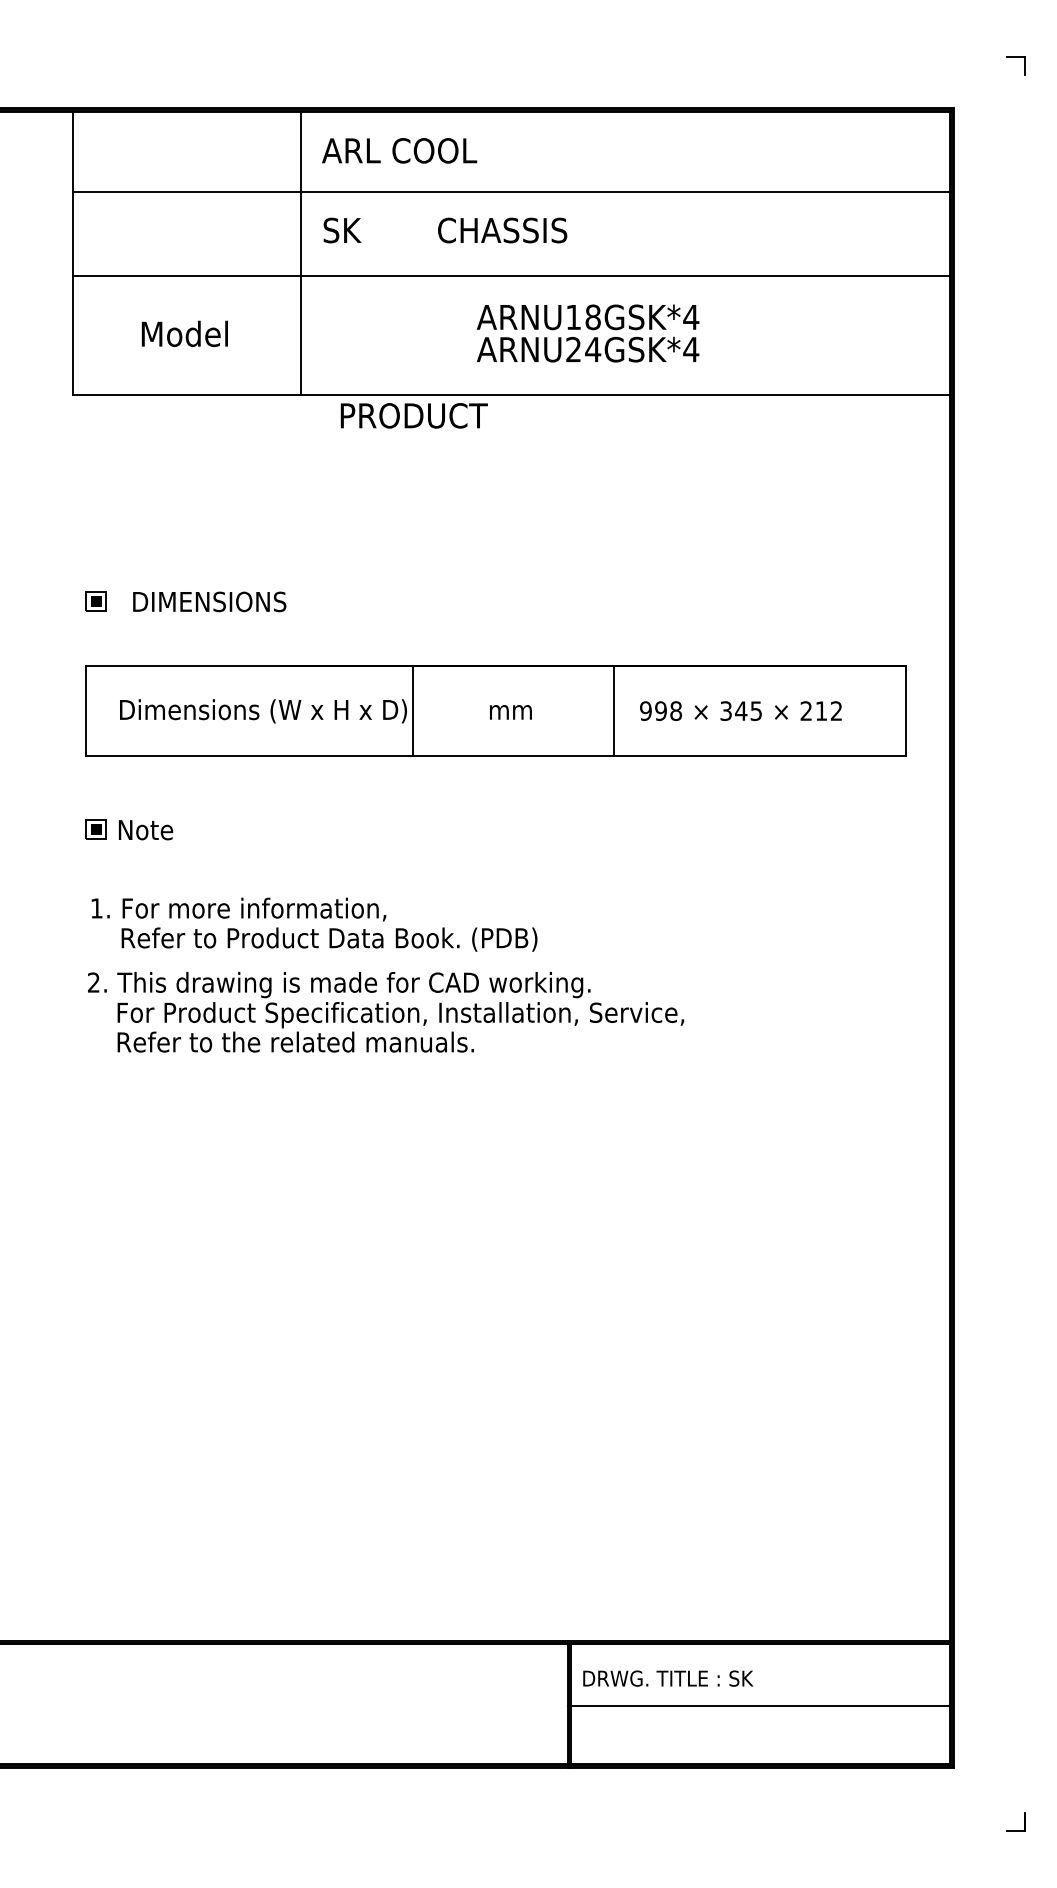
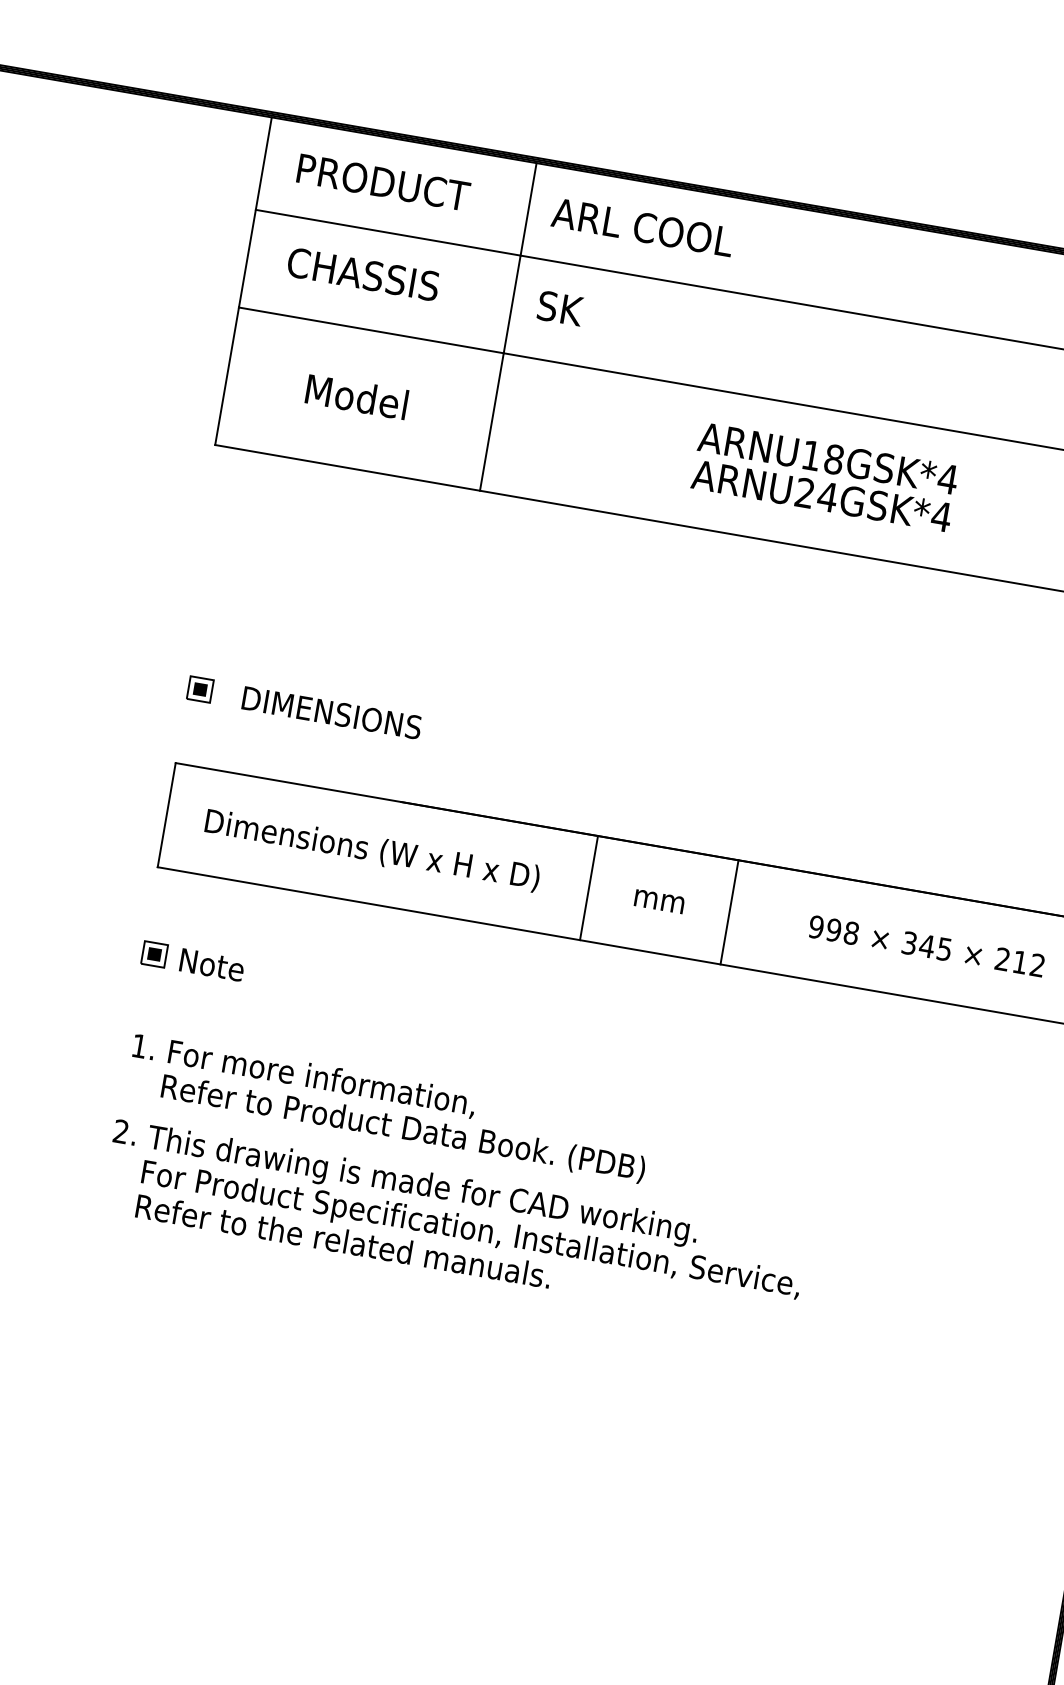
text: (502, 230) -> (363, 274), moved
text: (413, 415) -> (382, 182), moved
line: (413, 711) -> (589, 888), moved
line: (614, 711) -> (729, 912), moved

